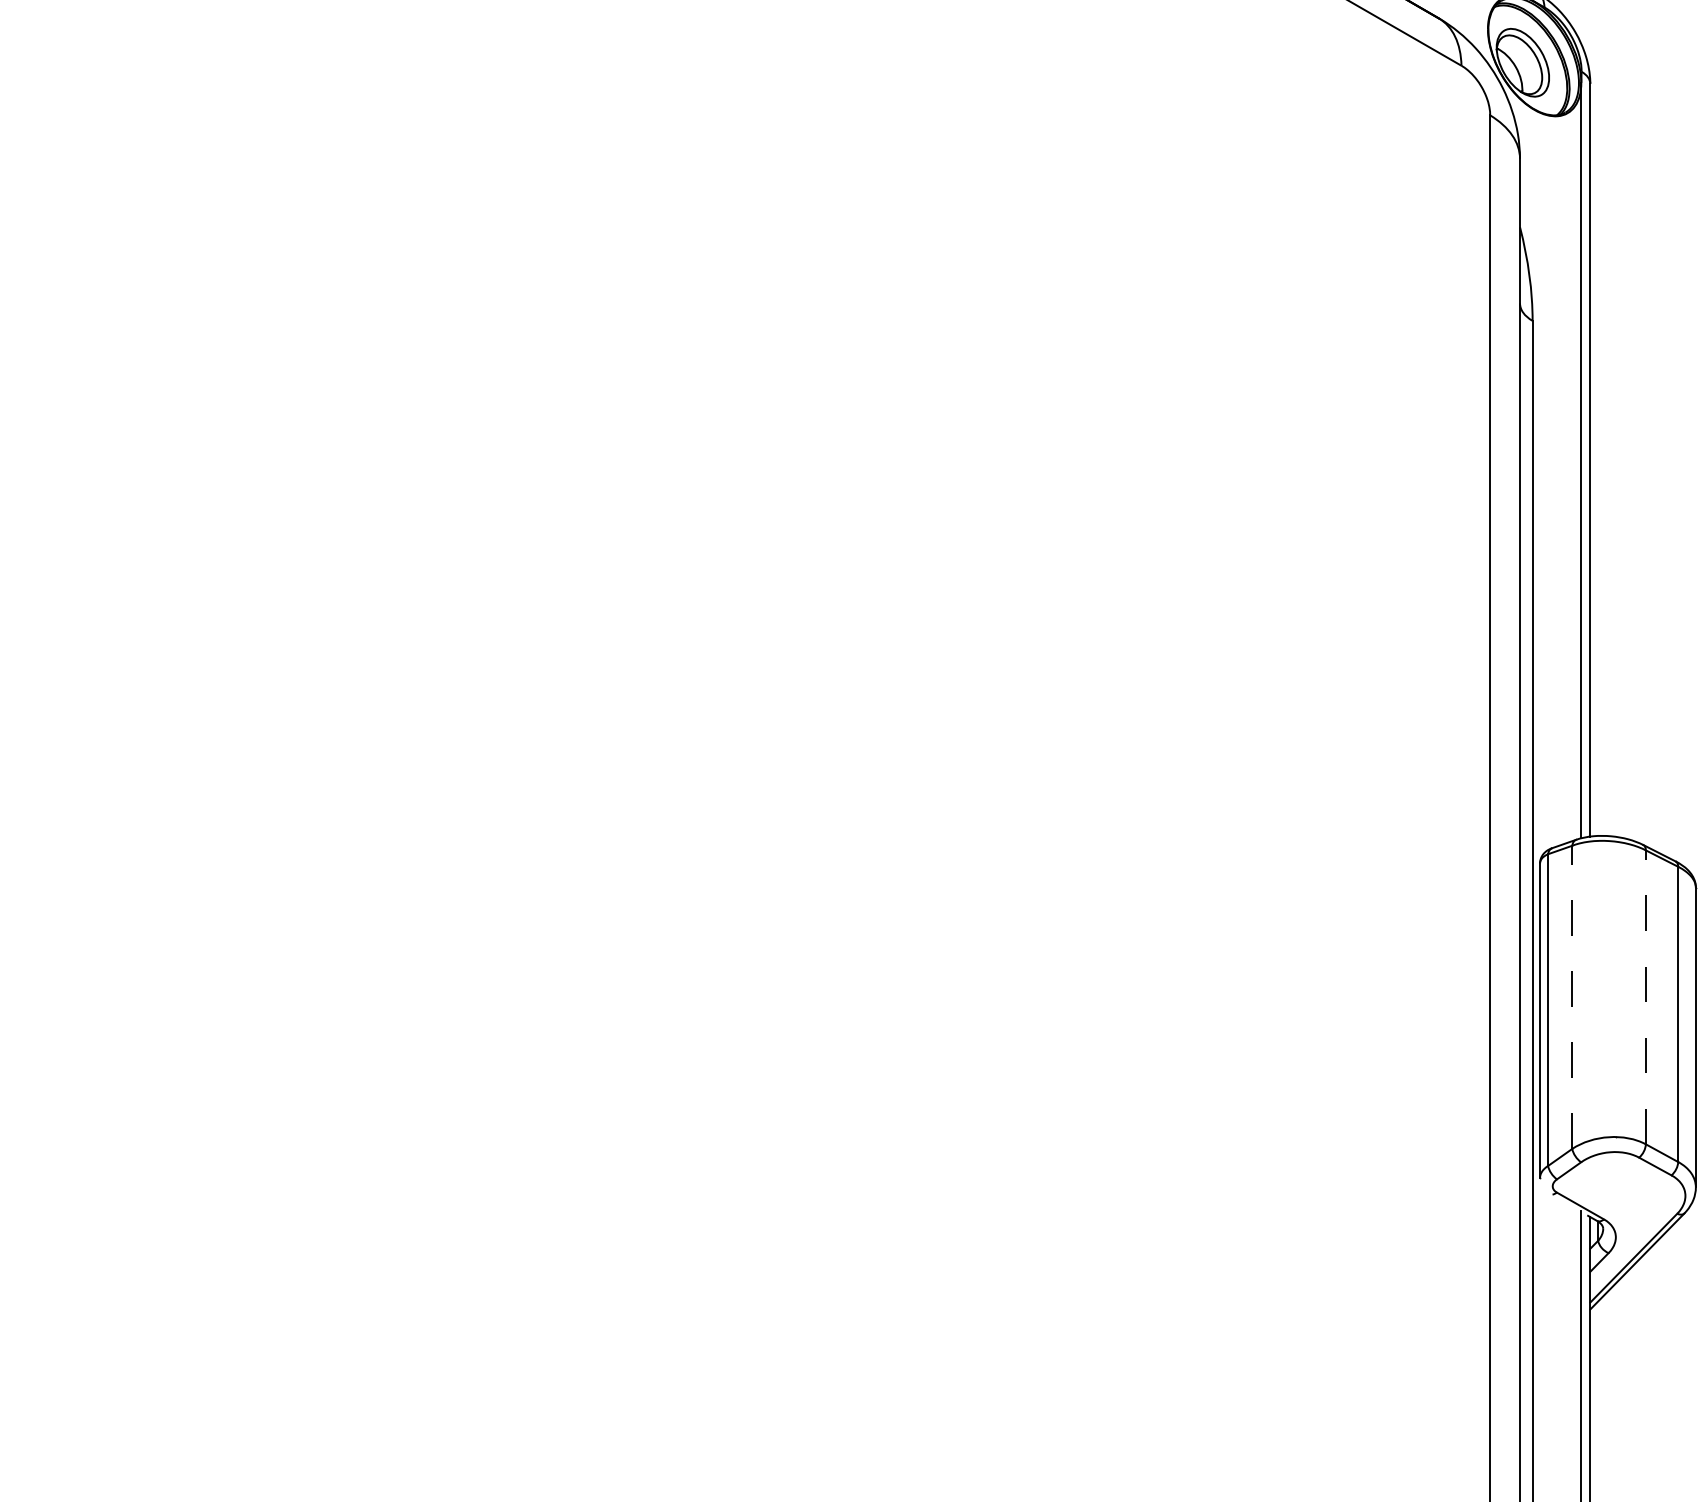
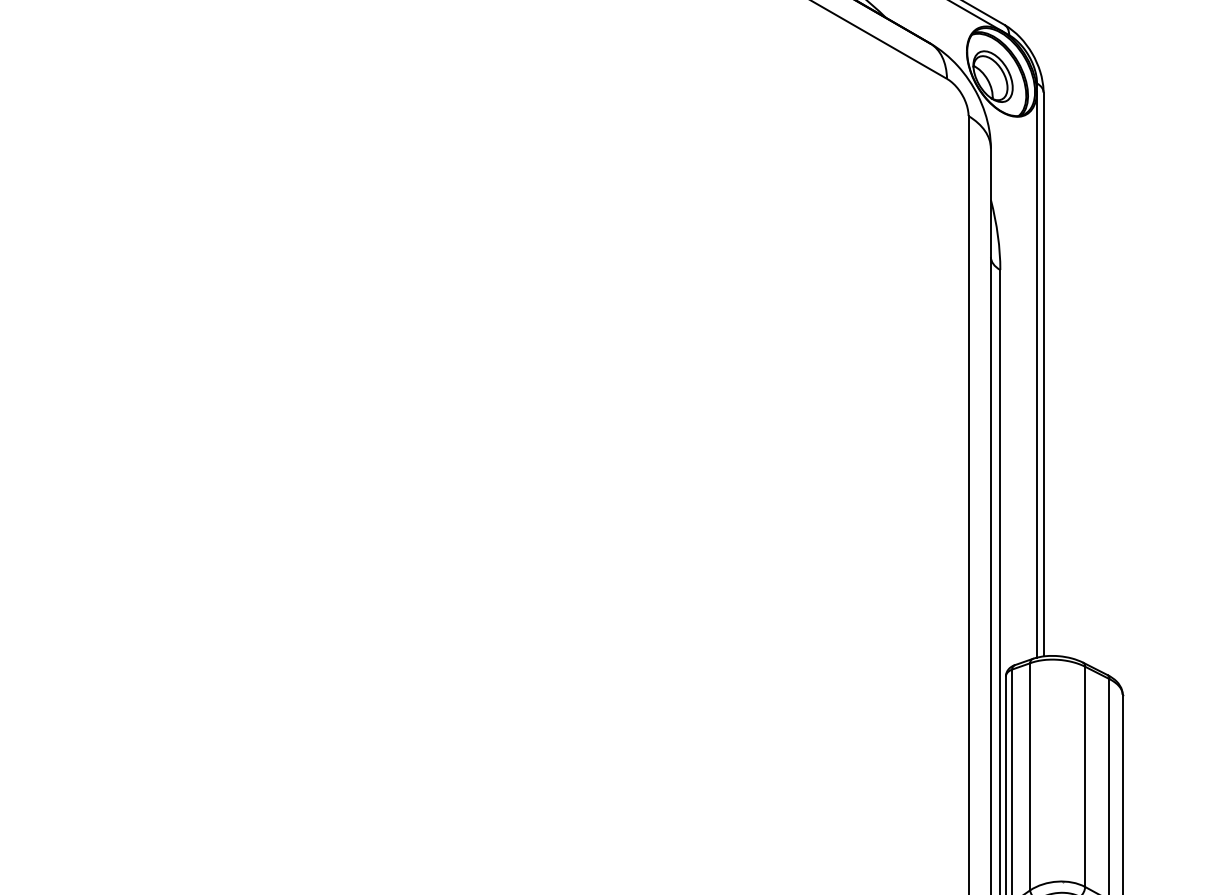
line: (1572, 997) -> (1030, 776), dashed -> solid
line: (1645, 997) -> (1084, 776), dashed -> solid

